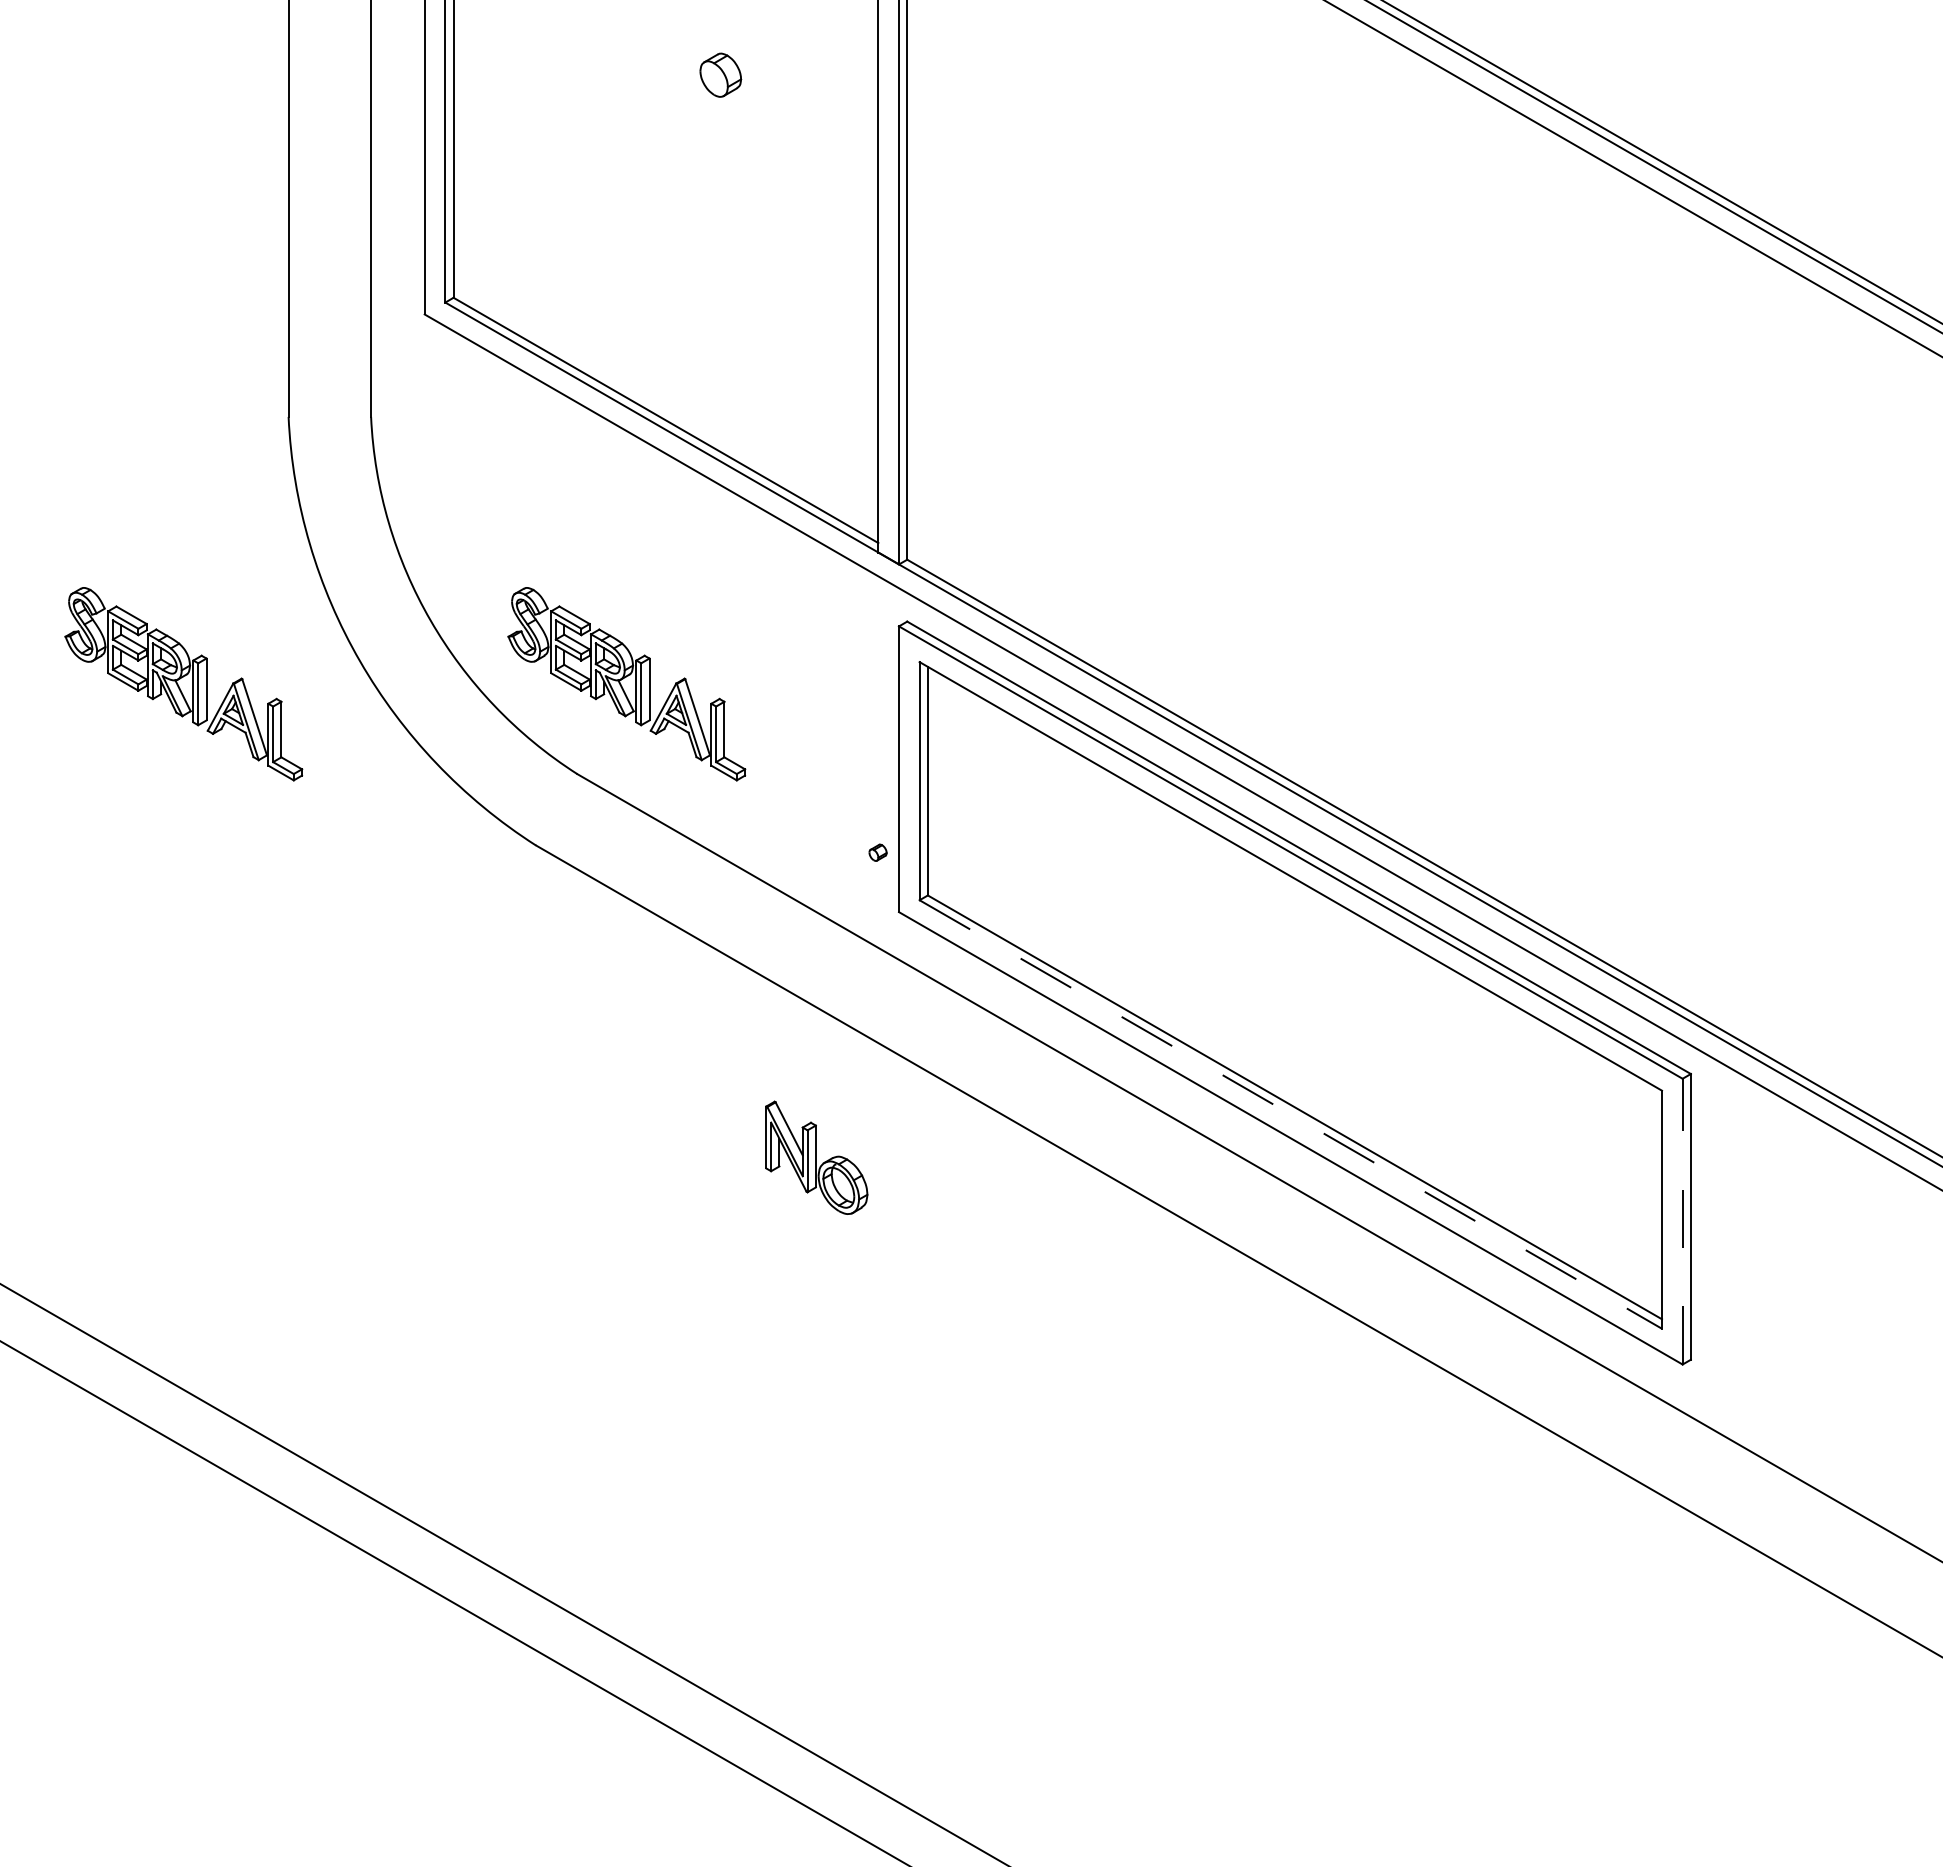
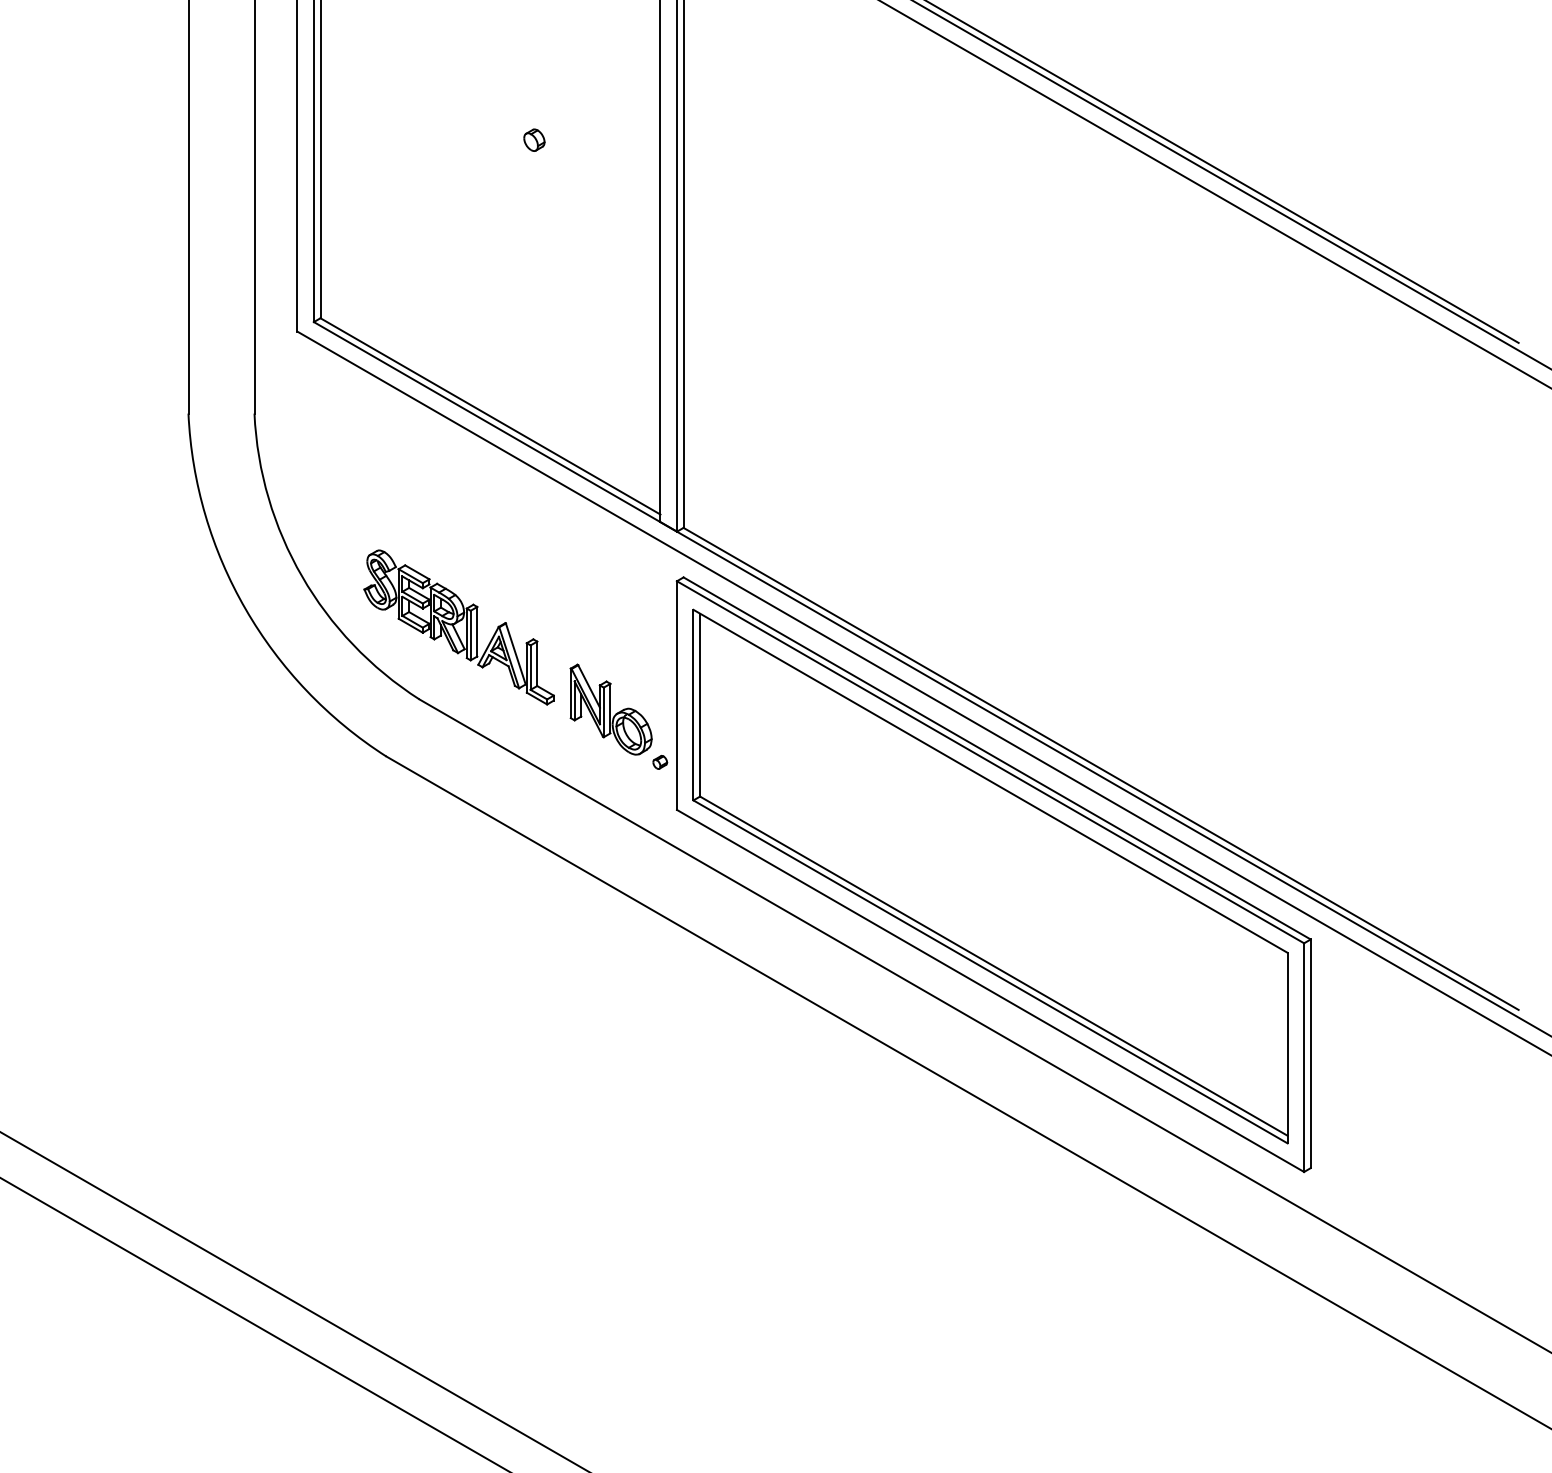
part: (720, 75) -> (534, 140), size x0.62
part: (183, 684) -> (104, 627), removed
line: (1290, 1114) -> (990, 971), dashed -> solid
part: (816, 1157) -> (610, 709), moved
line: (1682, 1221) -> (1304, 1057), dashed -> solid

